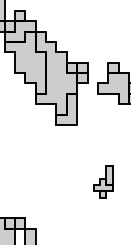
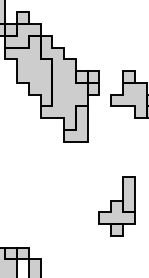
part: (103, 181) -> (117, 205), size x1.67

